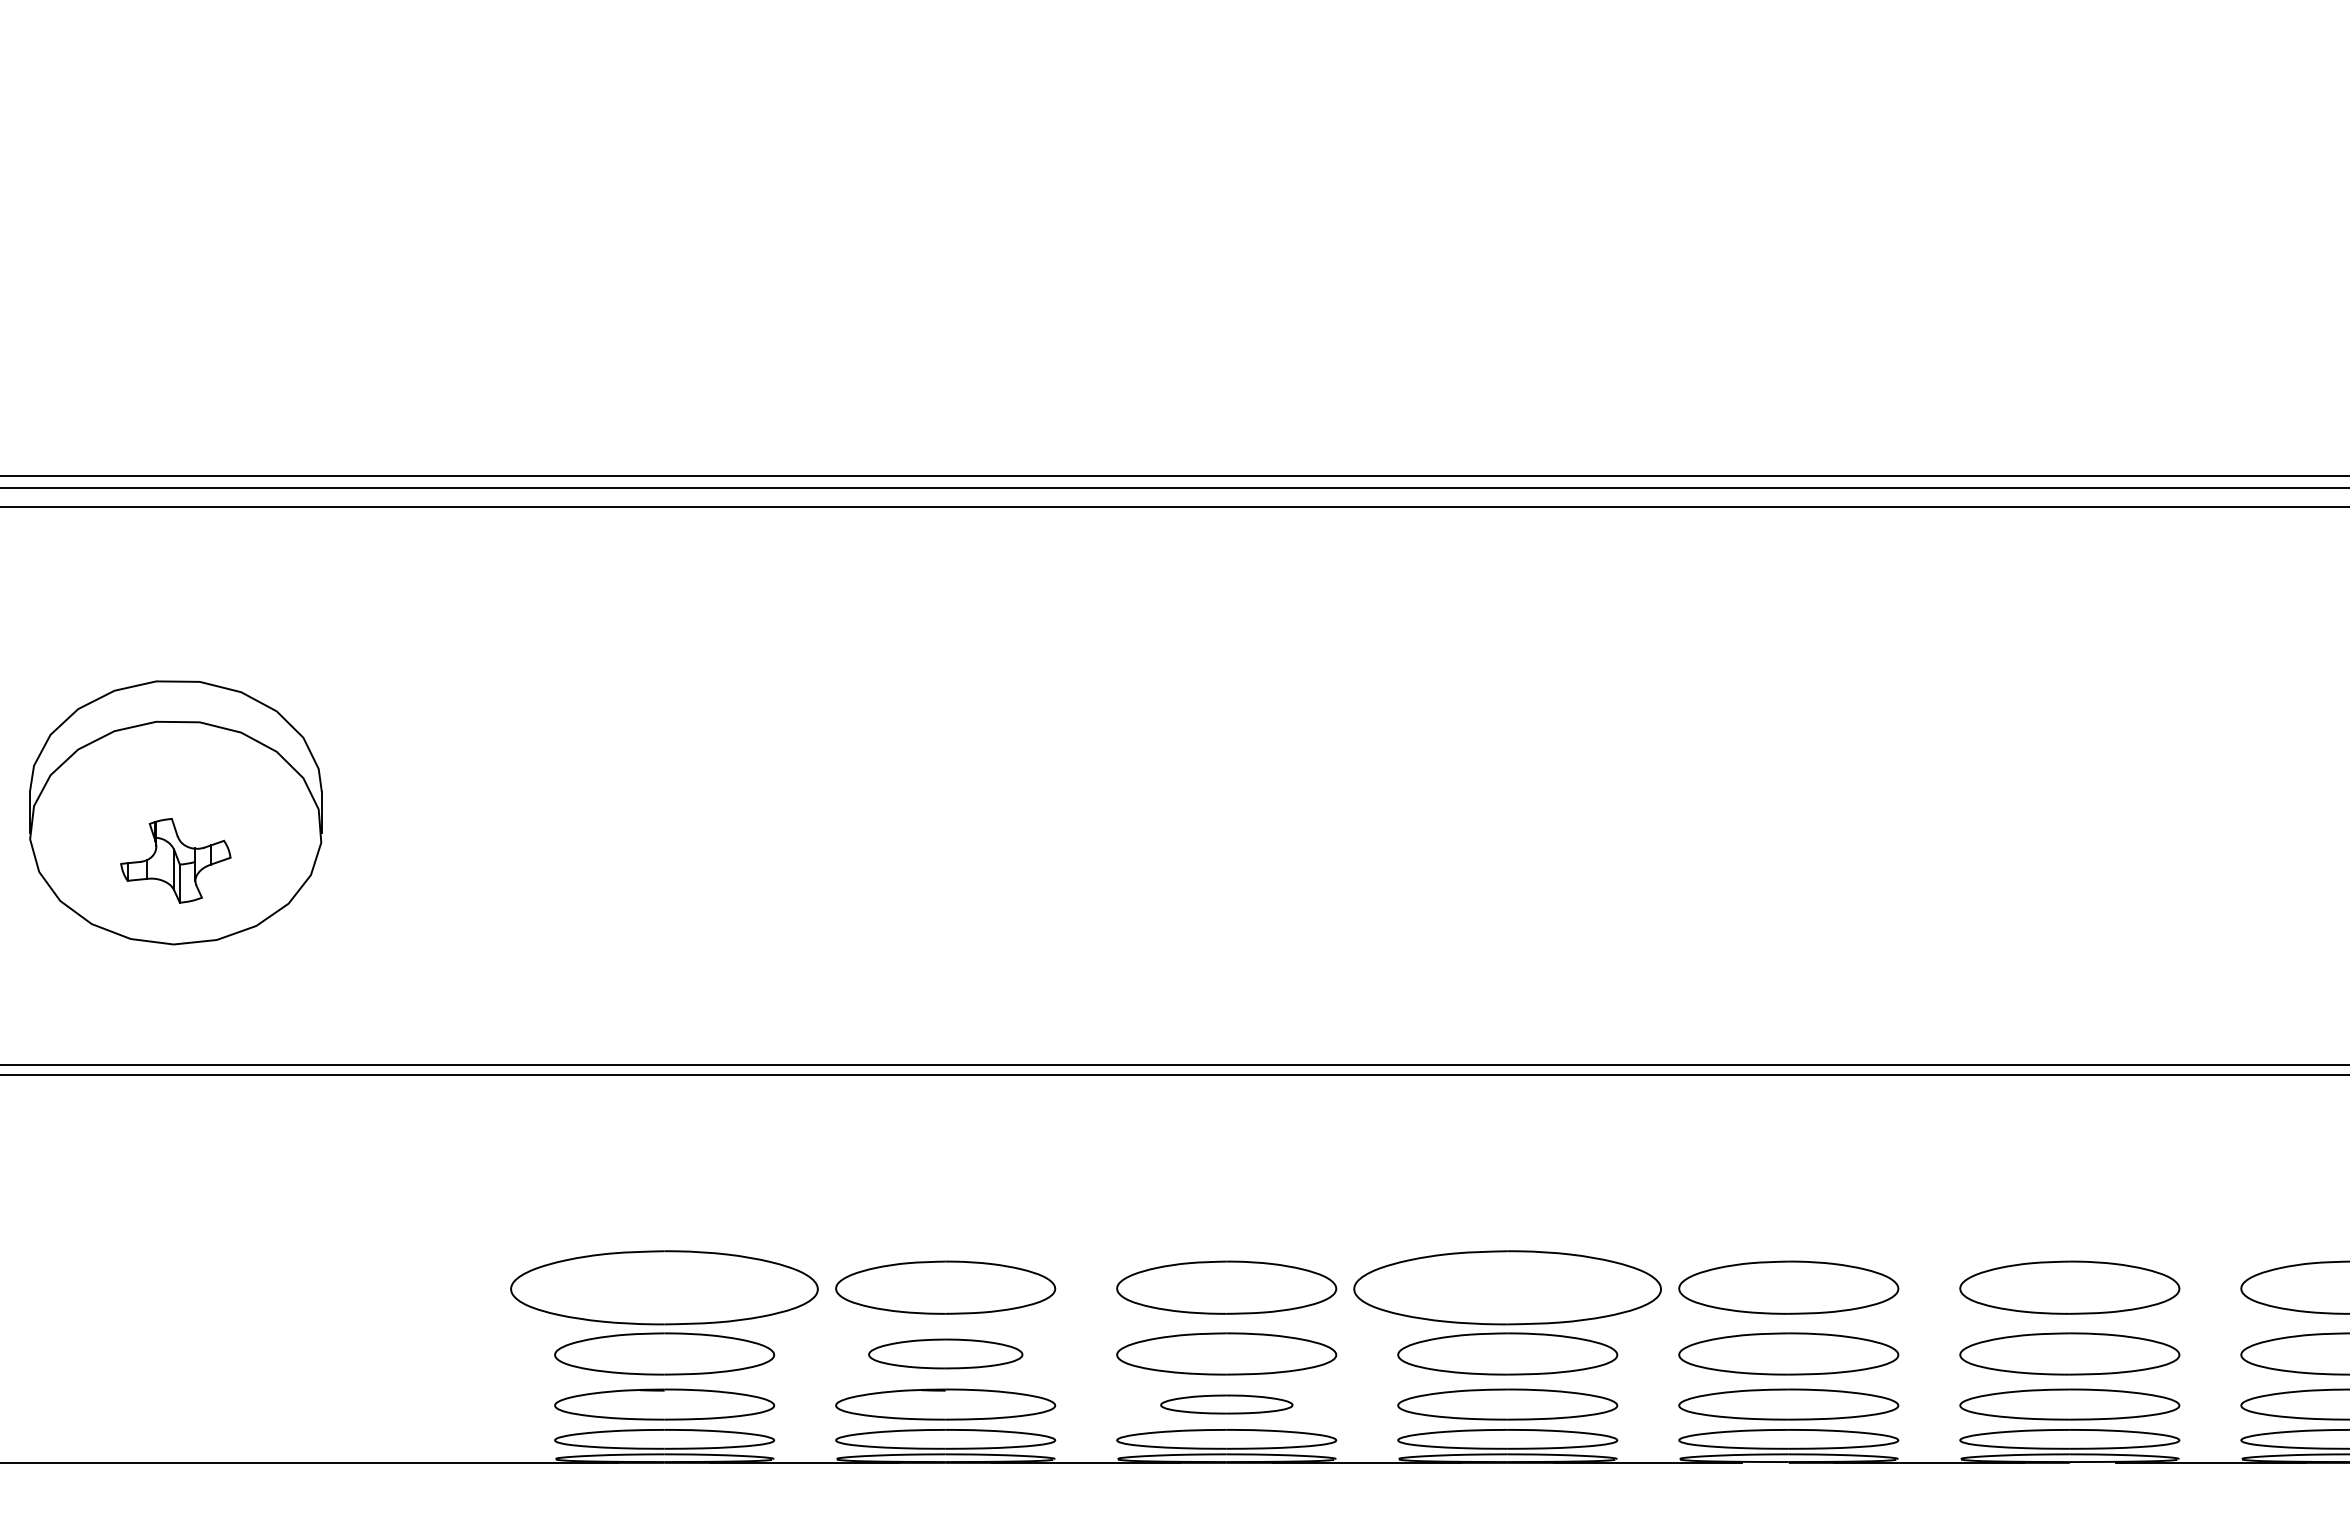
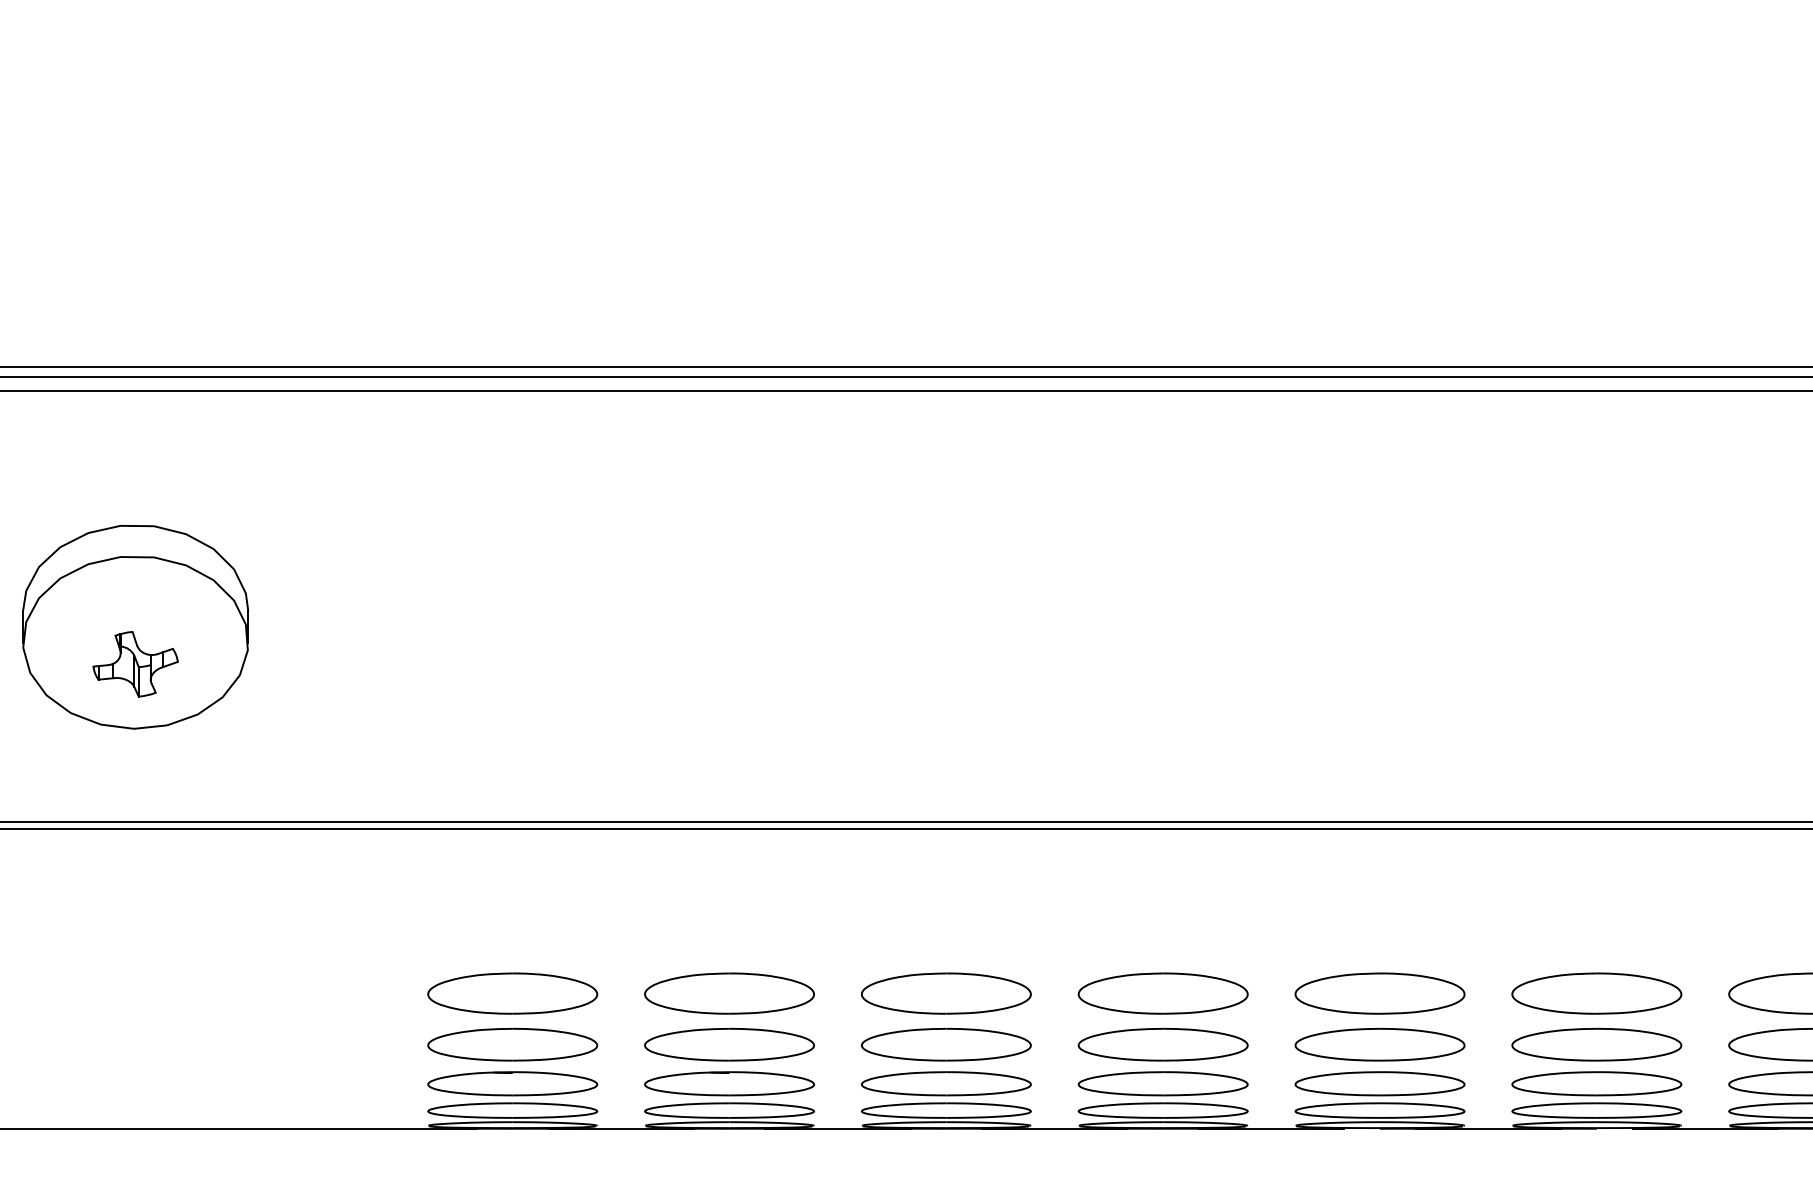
part: (664, 1287) -> (512, 993), size x0.71
part: (1507, 1287) -> (1163, 993), size x0.71
part: (945, 1353) -> (729, 1044), size x1.43
part: (1226, 1404) -> (946, 1083), size x1.67

